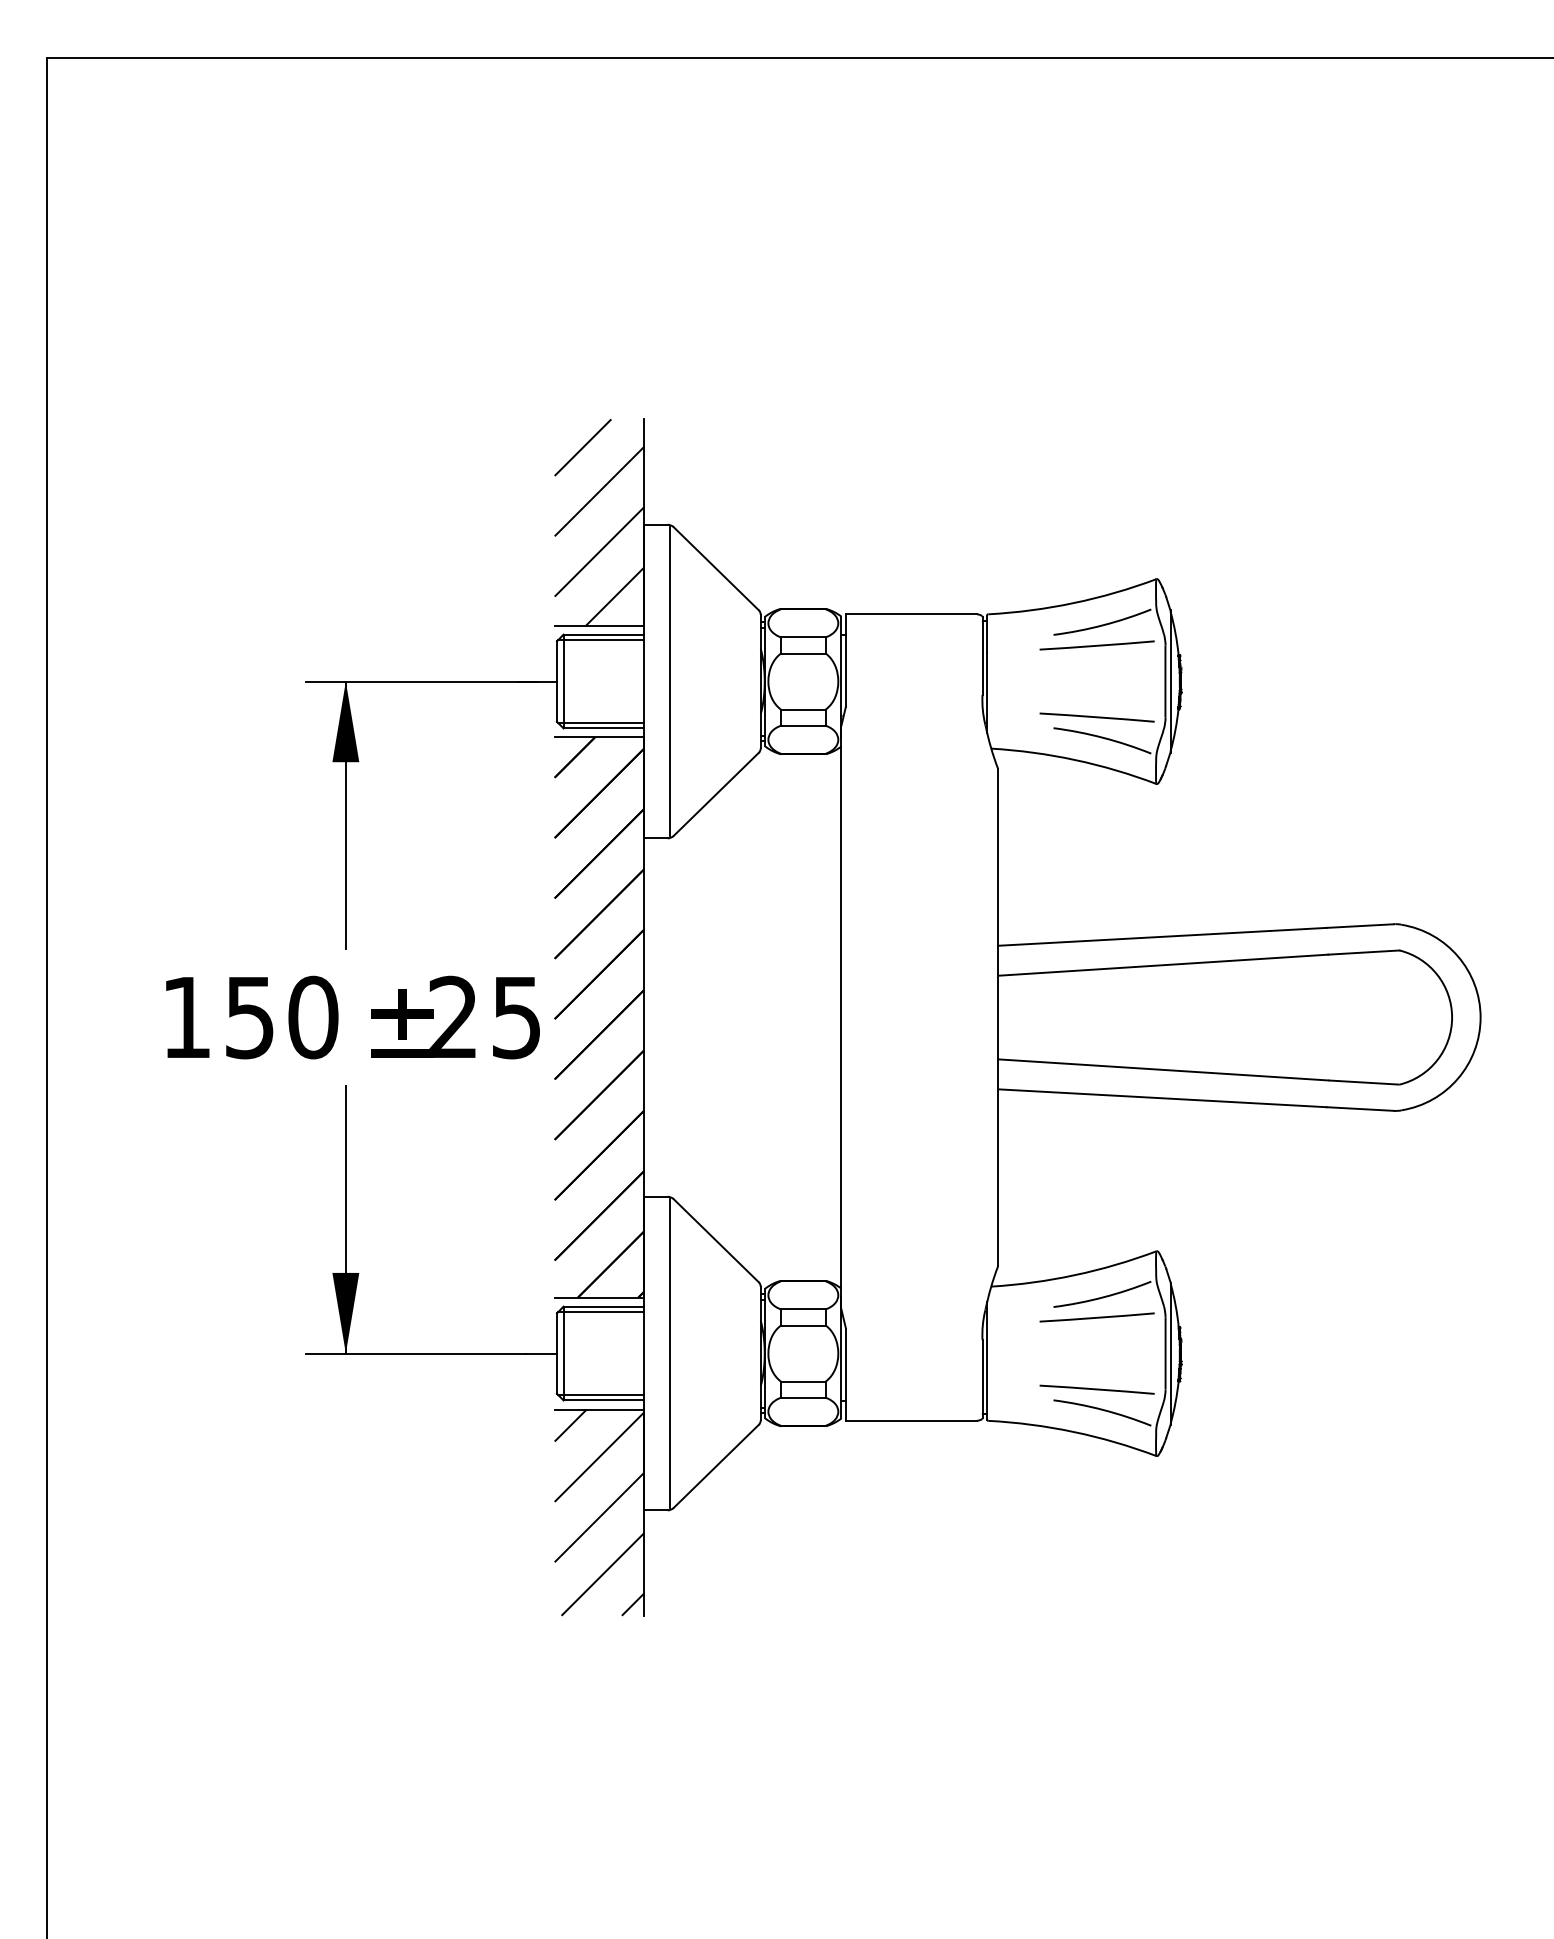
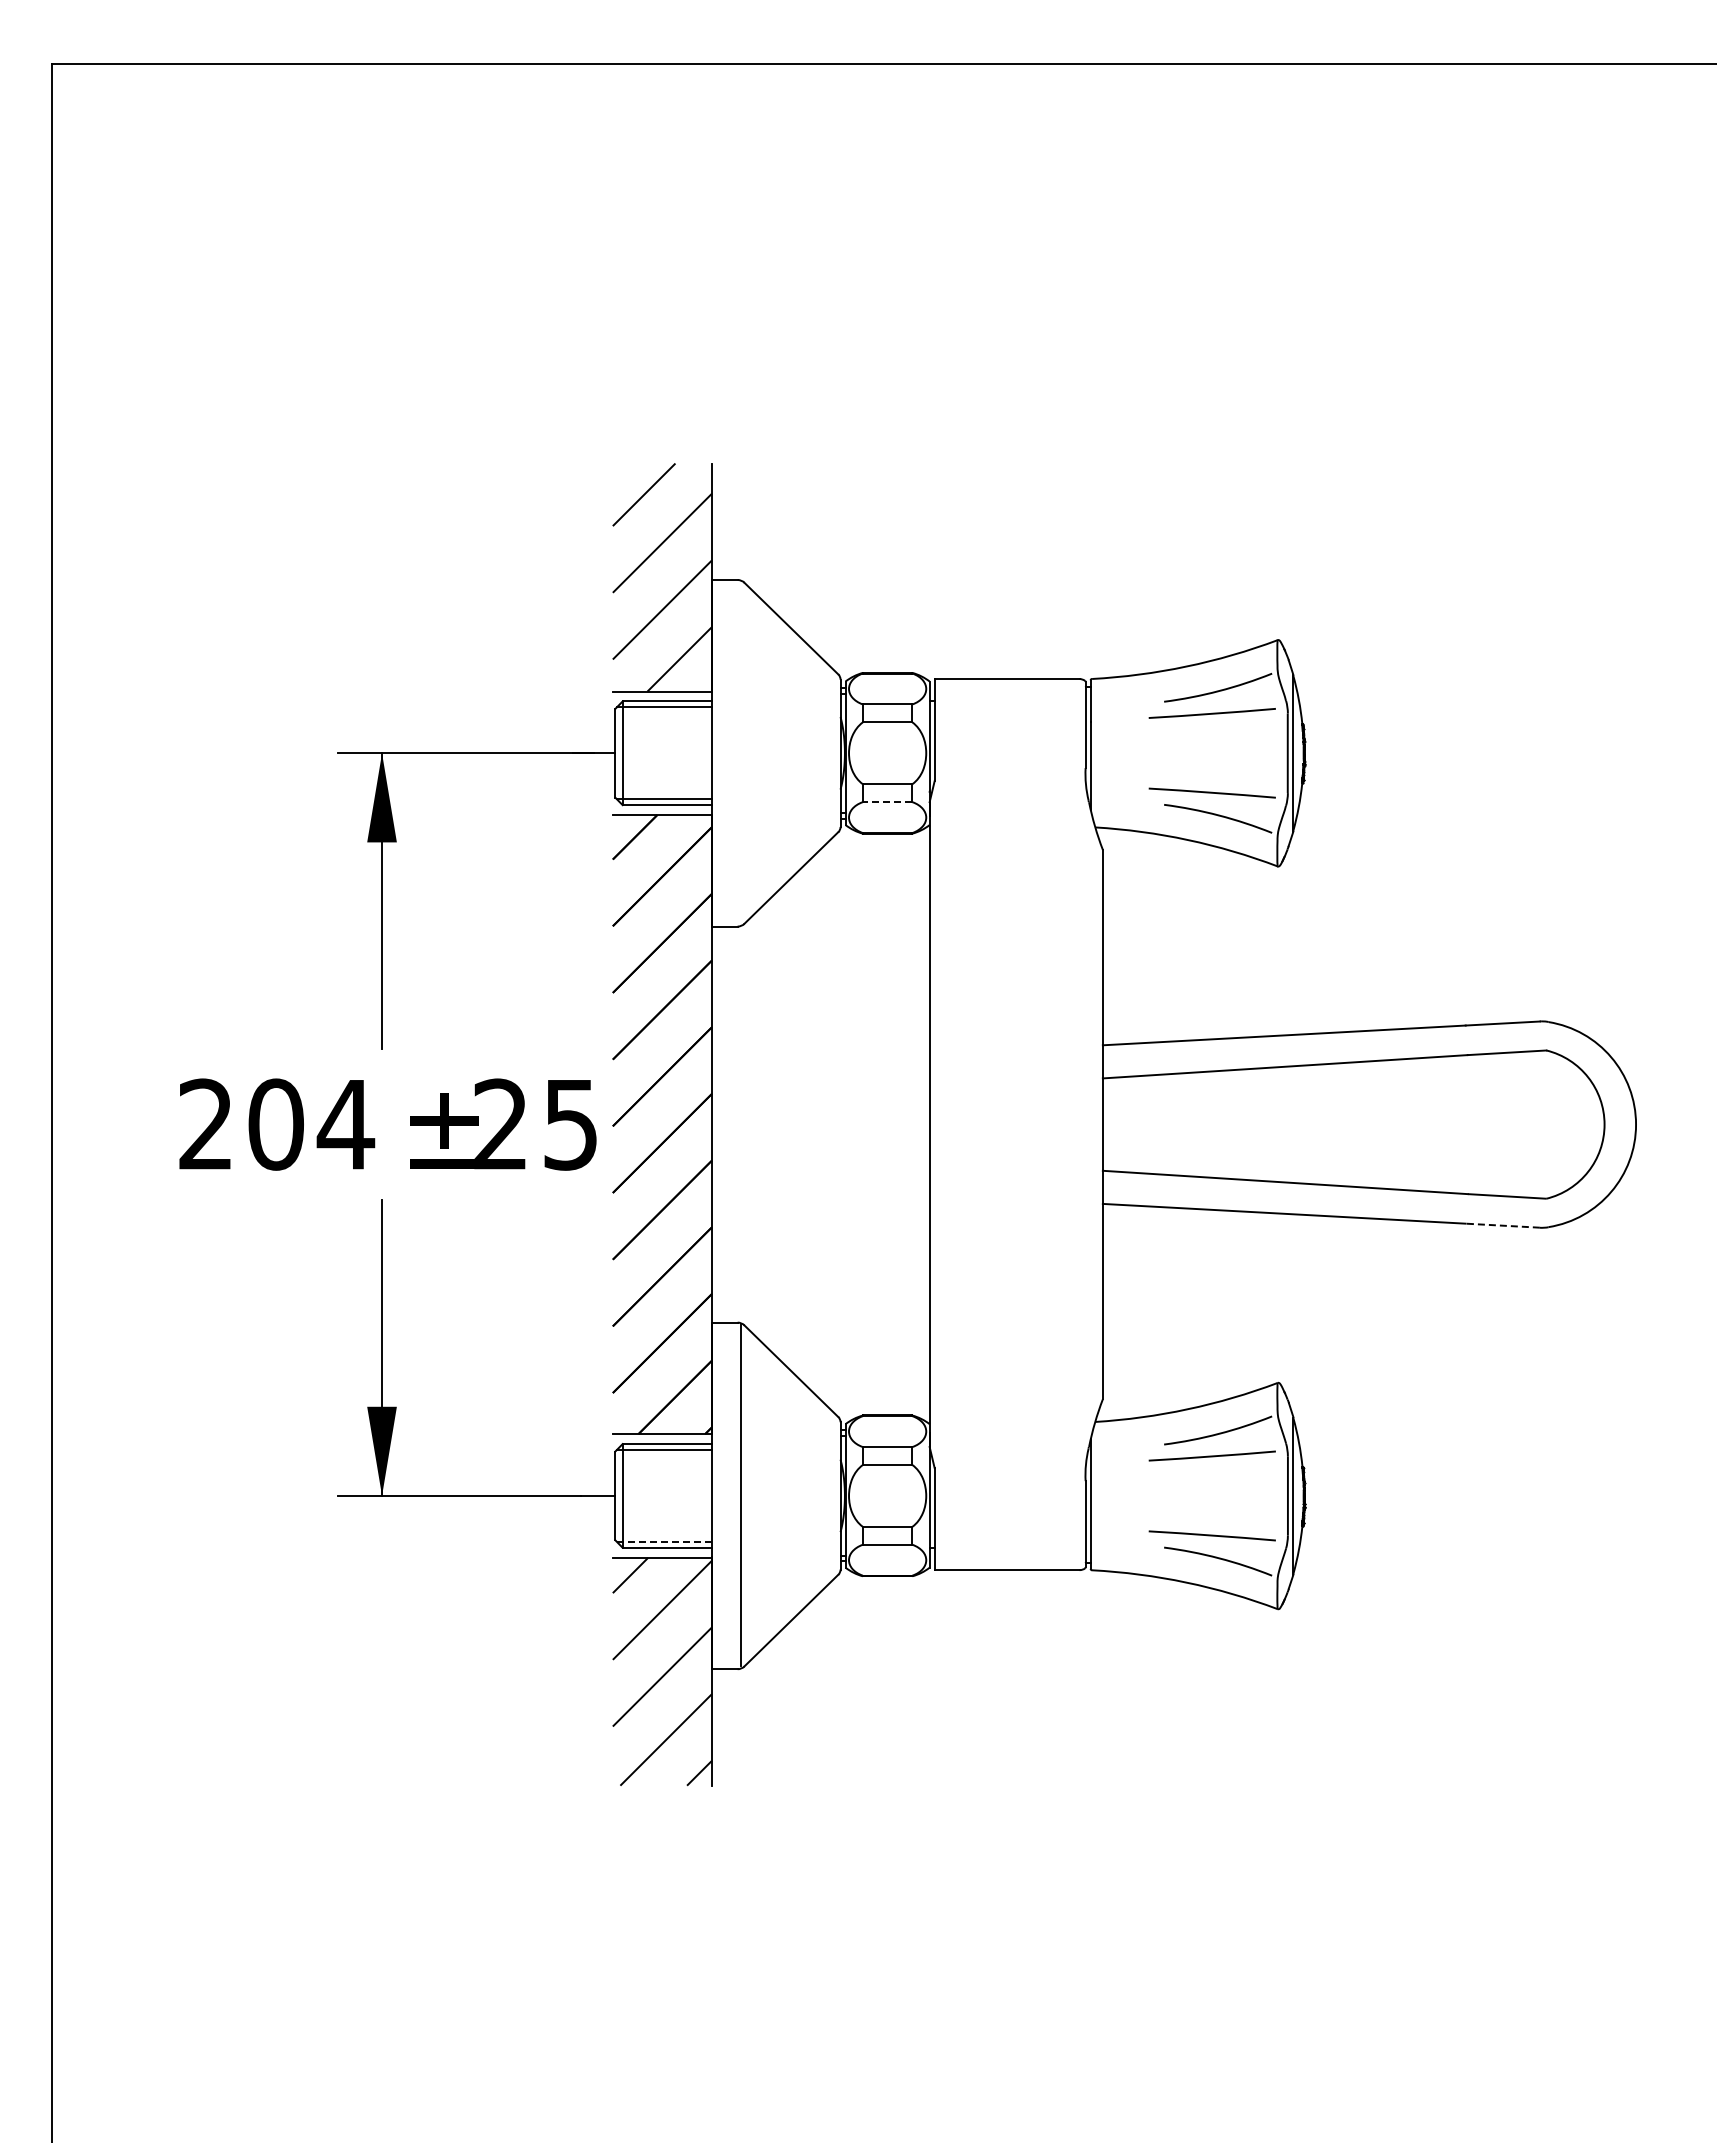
line: (670, 680) -> (740, 752), removed
line: (803, 726) -> (887, 802), solid -> dashed
text: (251, 1017) -> (277, 1124), 150 -> 204
line: (1359, 1108) -> (1502, 1225), solid -> dashed
line: (601, 1394) -> (664, 1541), solid -> dashed

